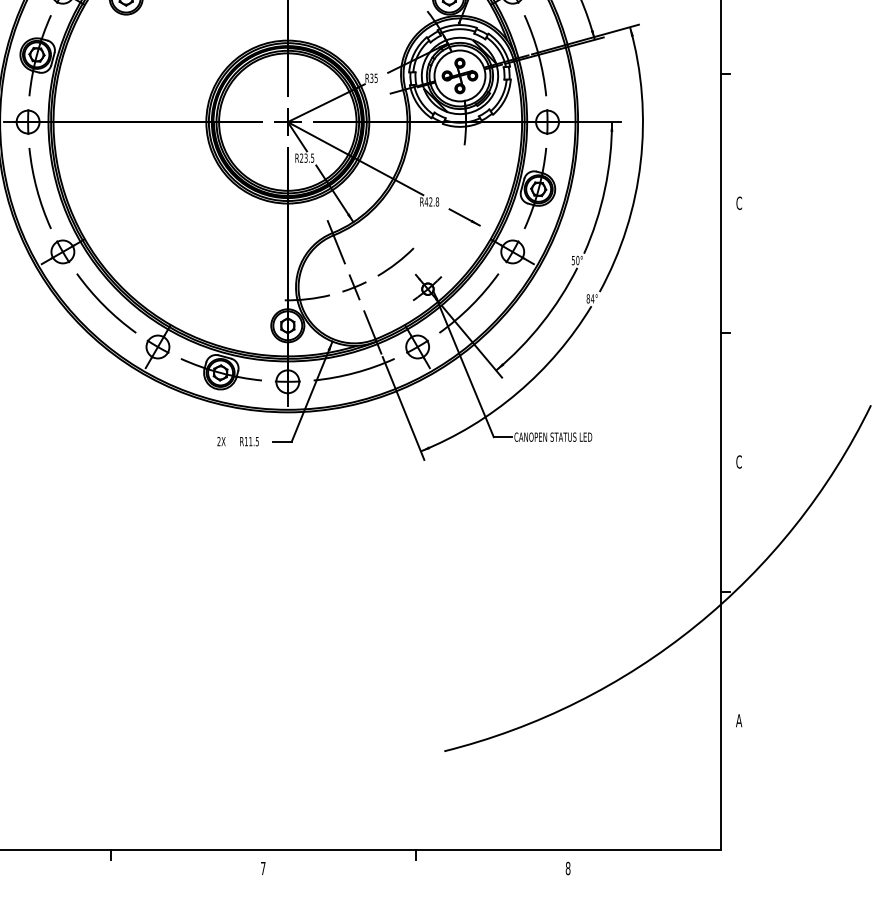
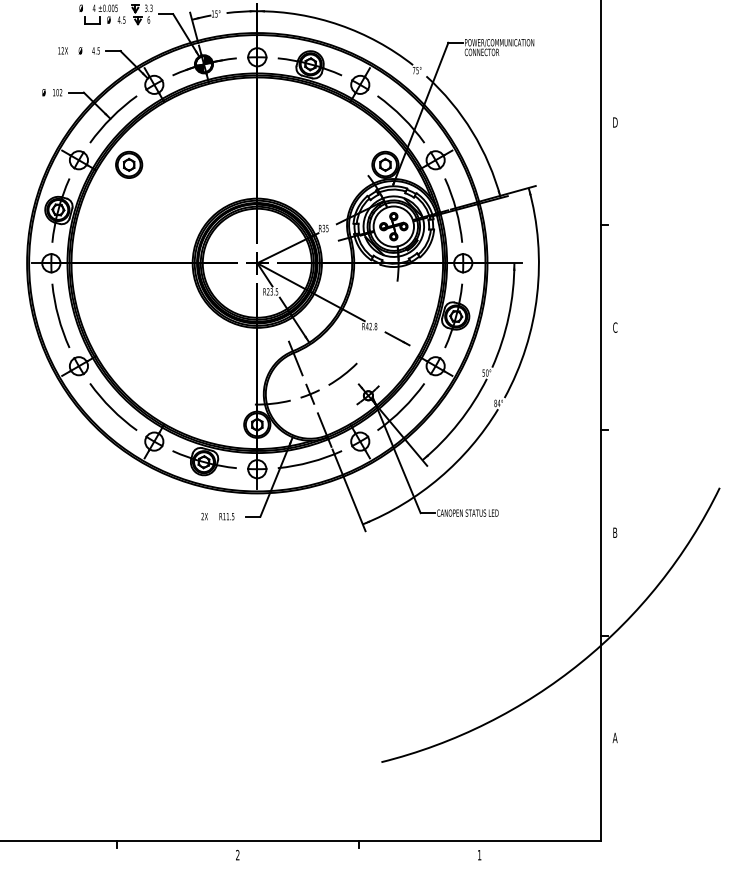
text: (739, 461) -> (615, 532), C -> B
text: (262, 867) -> (237, 854), 7 -> 2
text: (568, 867) -> (479, 854), 8 -> 1

